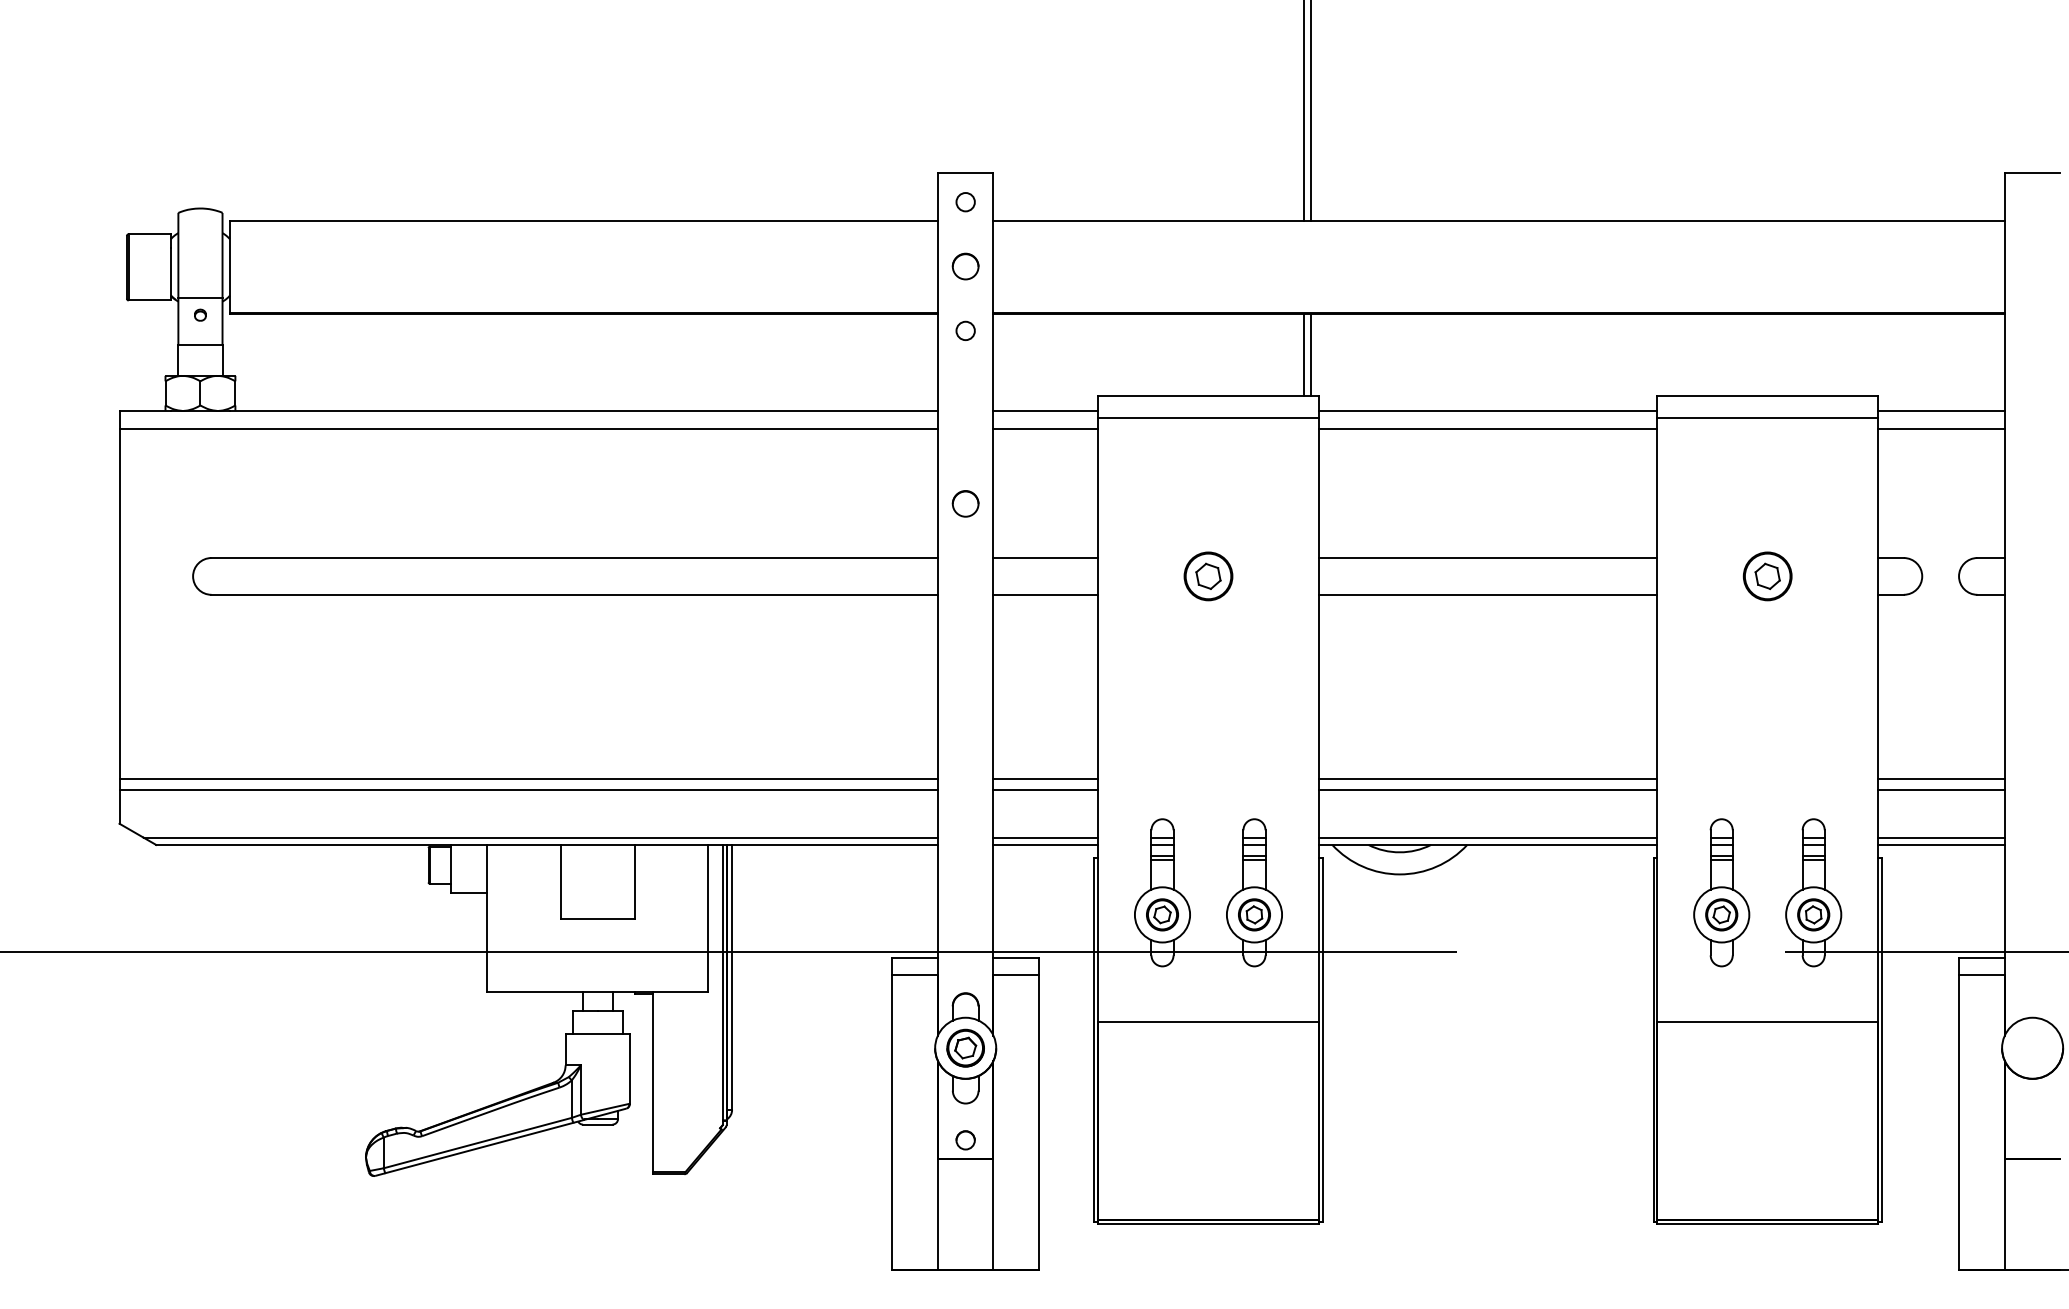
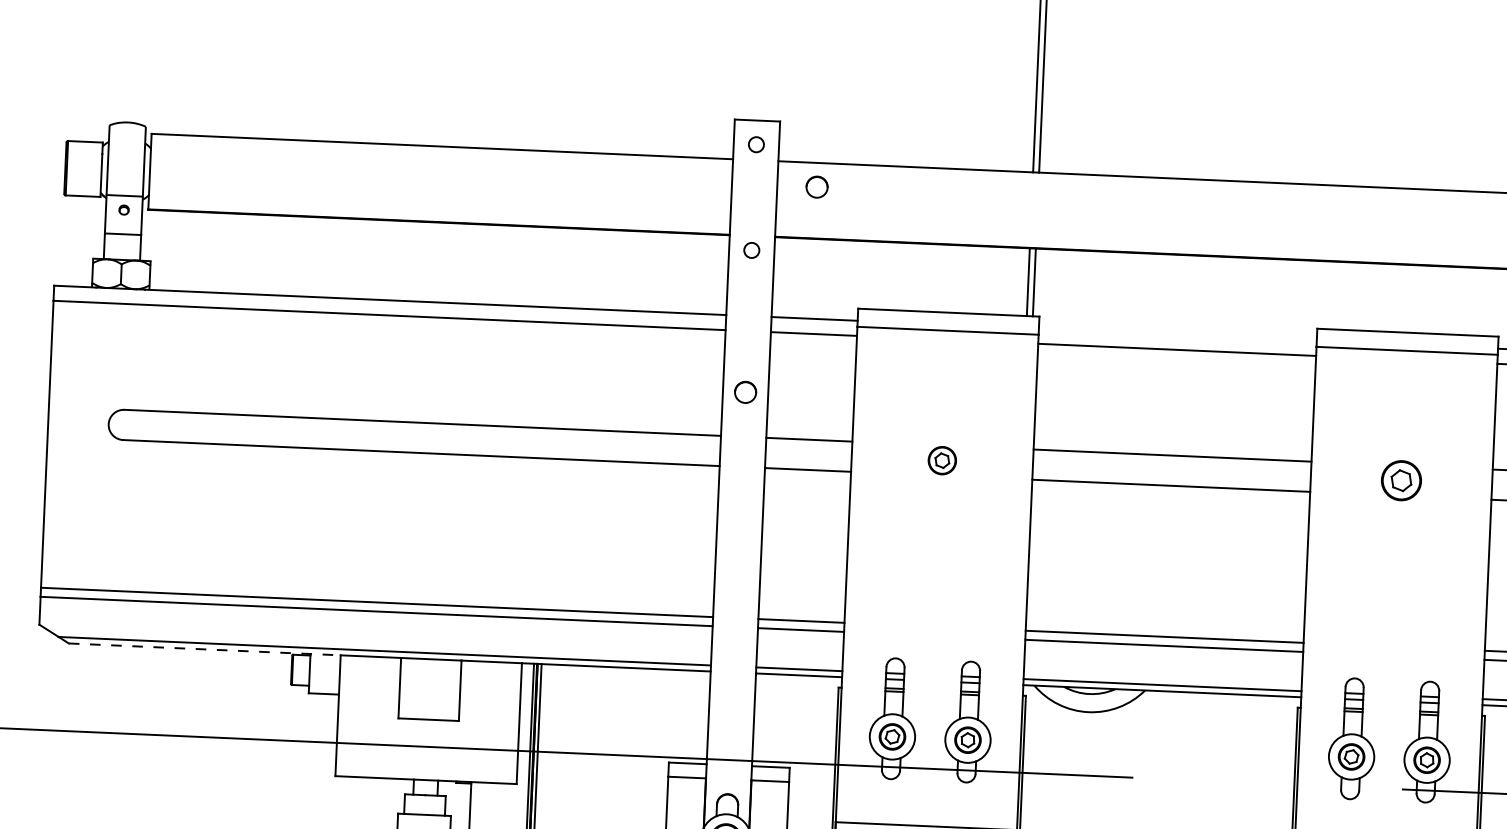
part: (965, 266) -> (816, 187), moved
line: (1487, 410) -> (1177, 334), removed
part: (1208, 576) -> (942, 460), size x0.7
line: (321, 844) -> (204, 648), solid -> dashed

